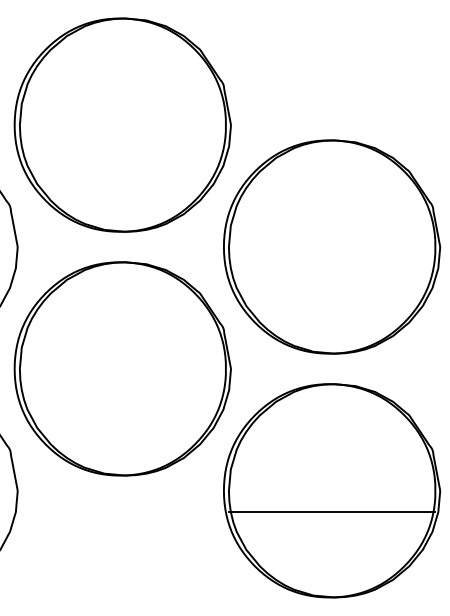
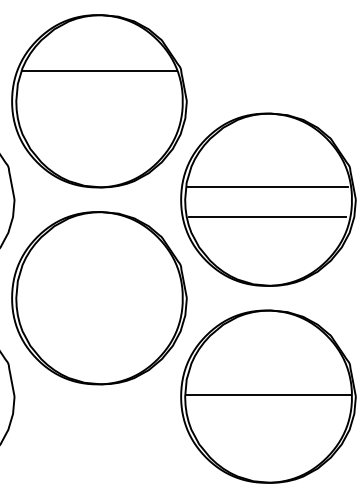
line: (122, 87) -> (99, 70), added
line: (330, 231) -> (267, 187), added
line: (330, 268) -> (267, 217), added
line: (331, 512) -> (268, 395), moved

